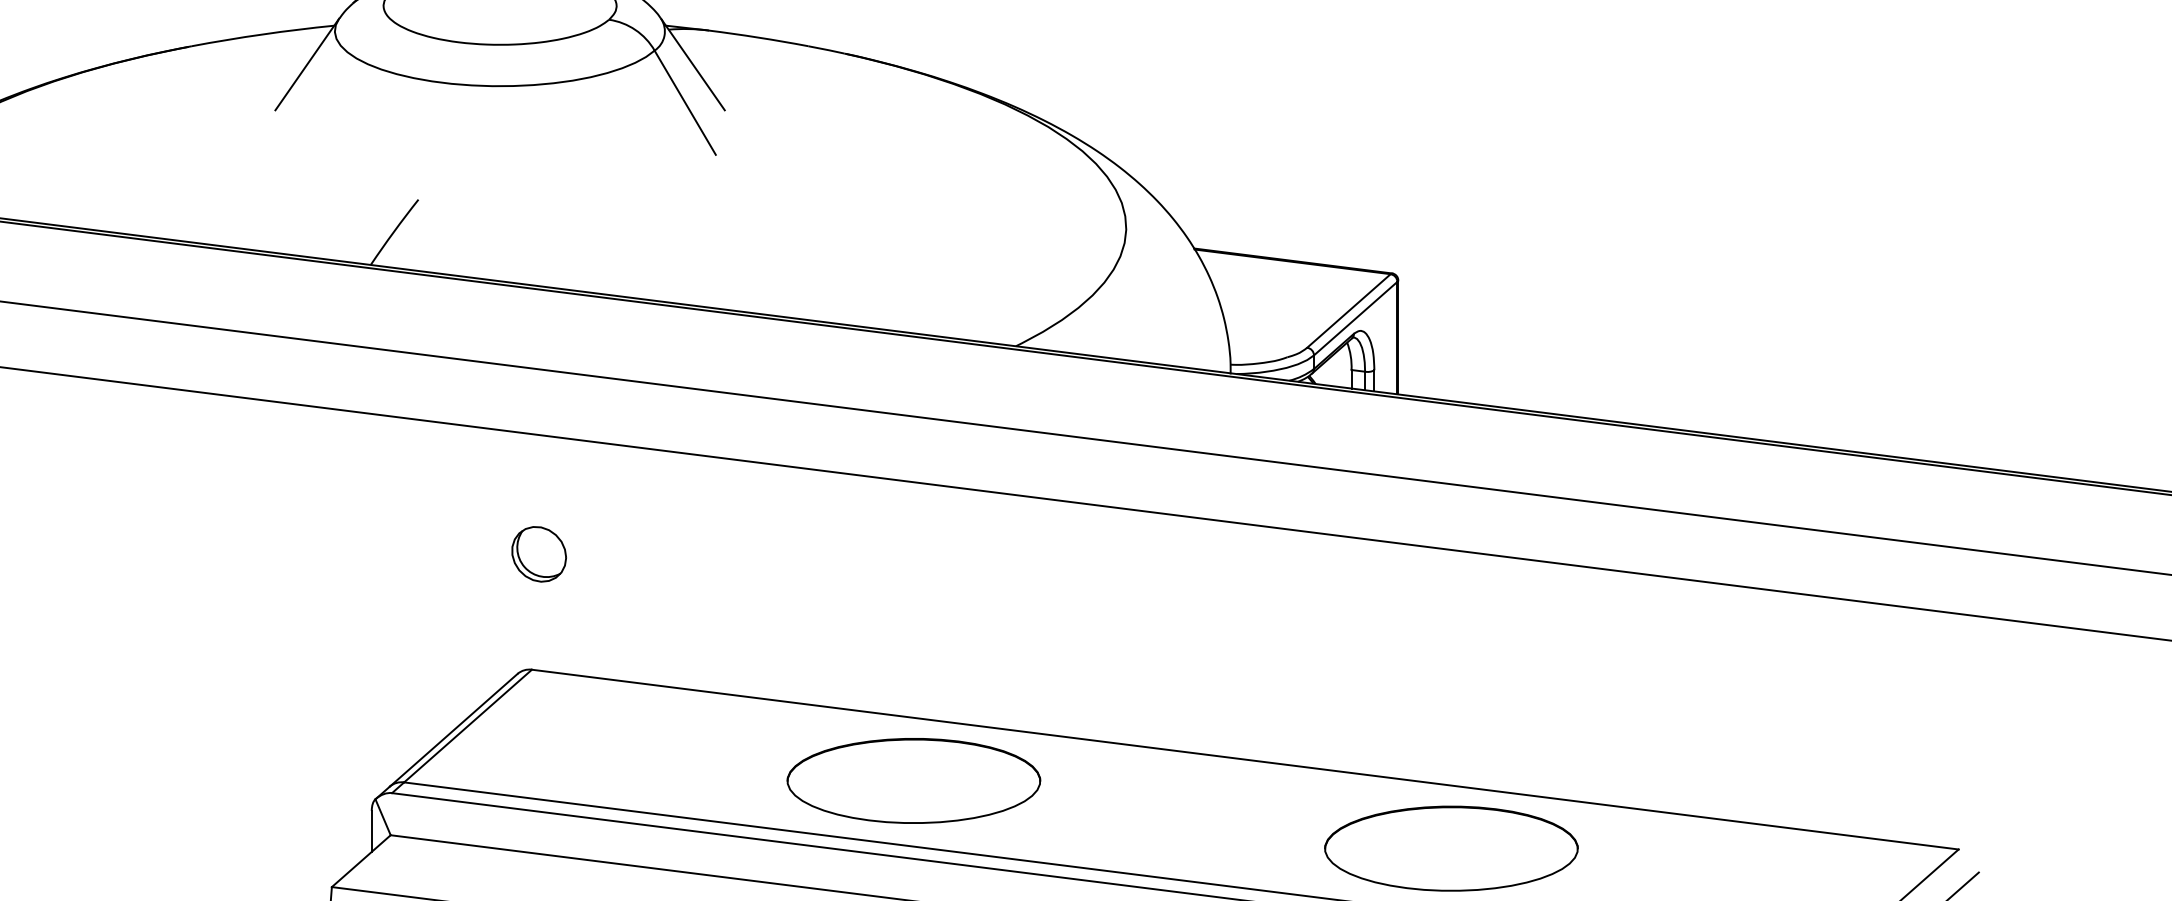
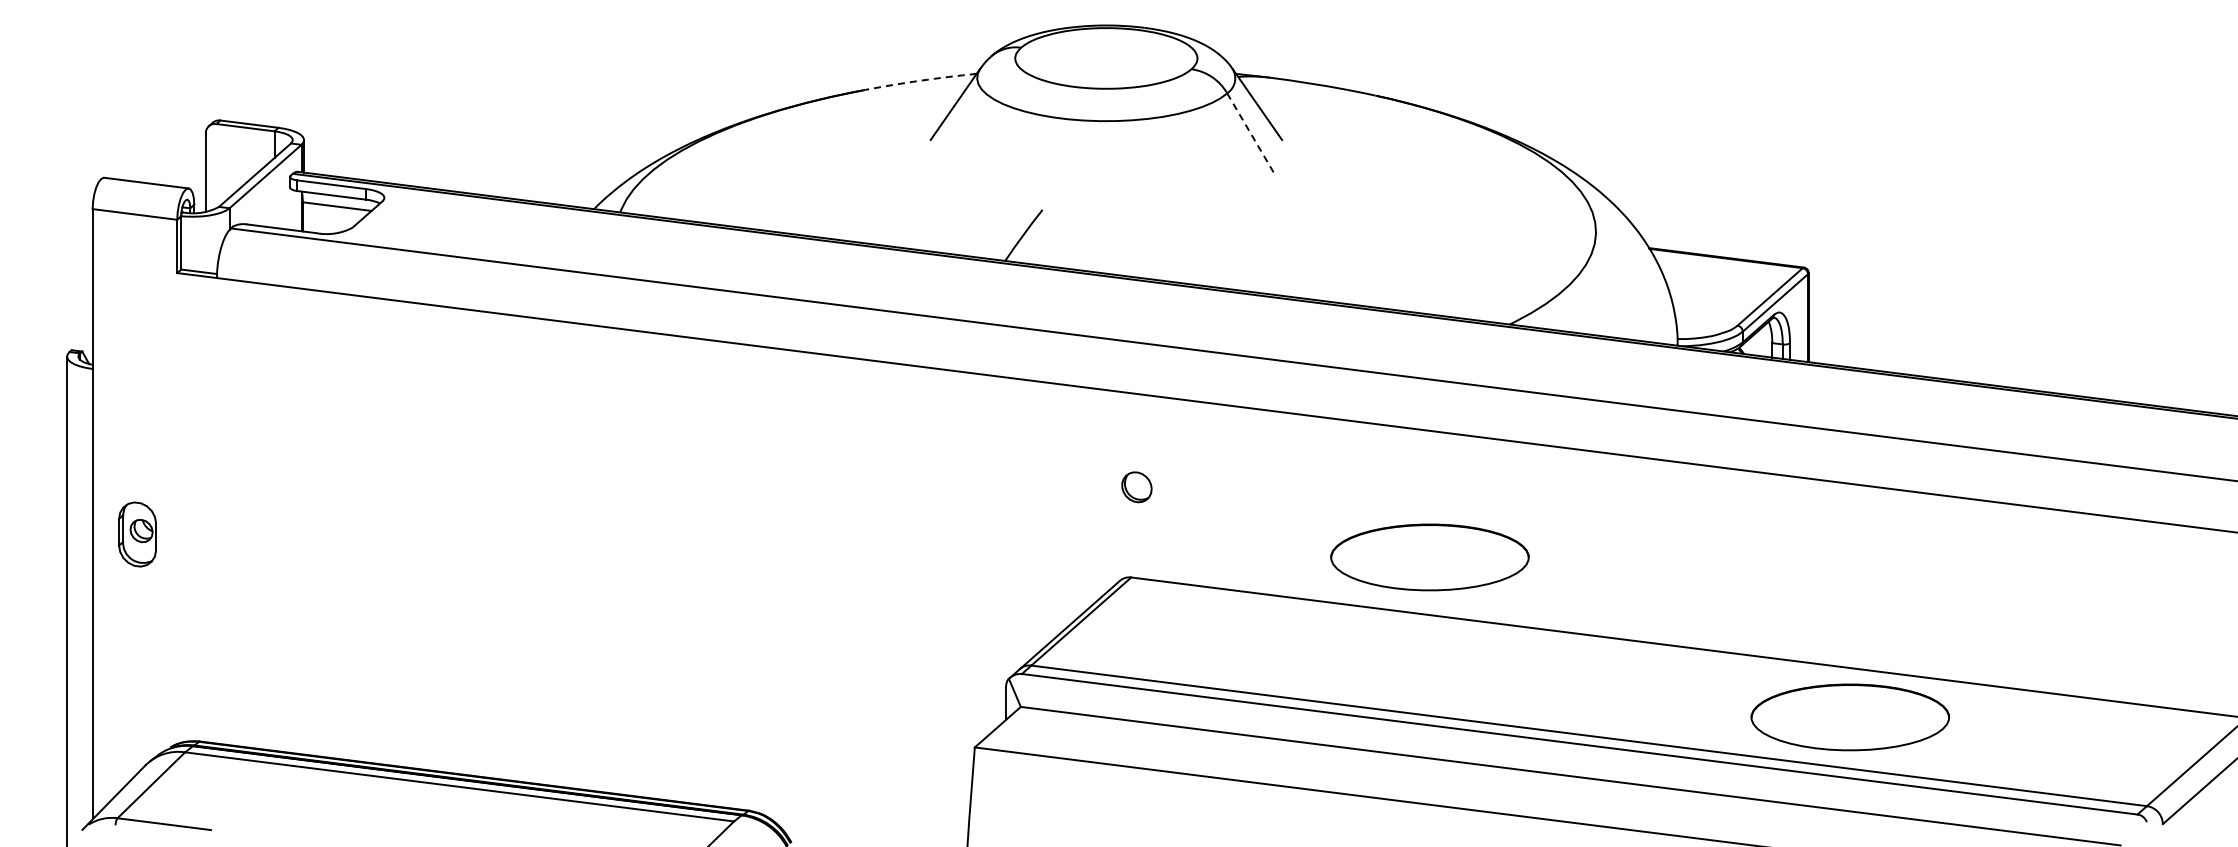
arc: (262, 34) -> (920, 80), solid -> dashed
line: (685, 103) -> (1251, 134), solid -> dashed
part: (538, 554) -> (1136, 487), size x0.7
part: (913, 781) -> (1429, 557), moved

